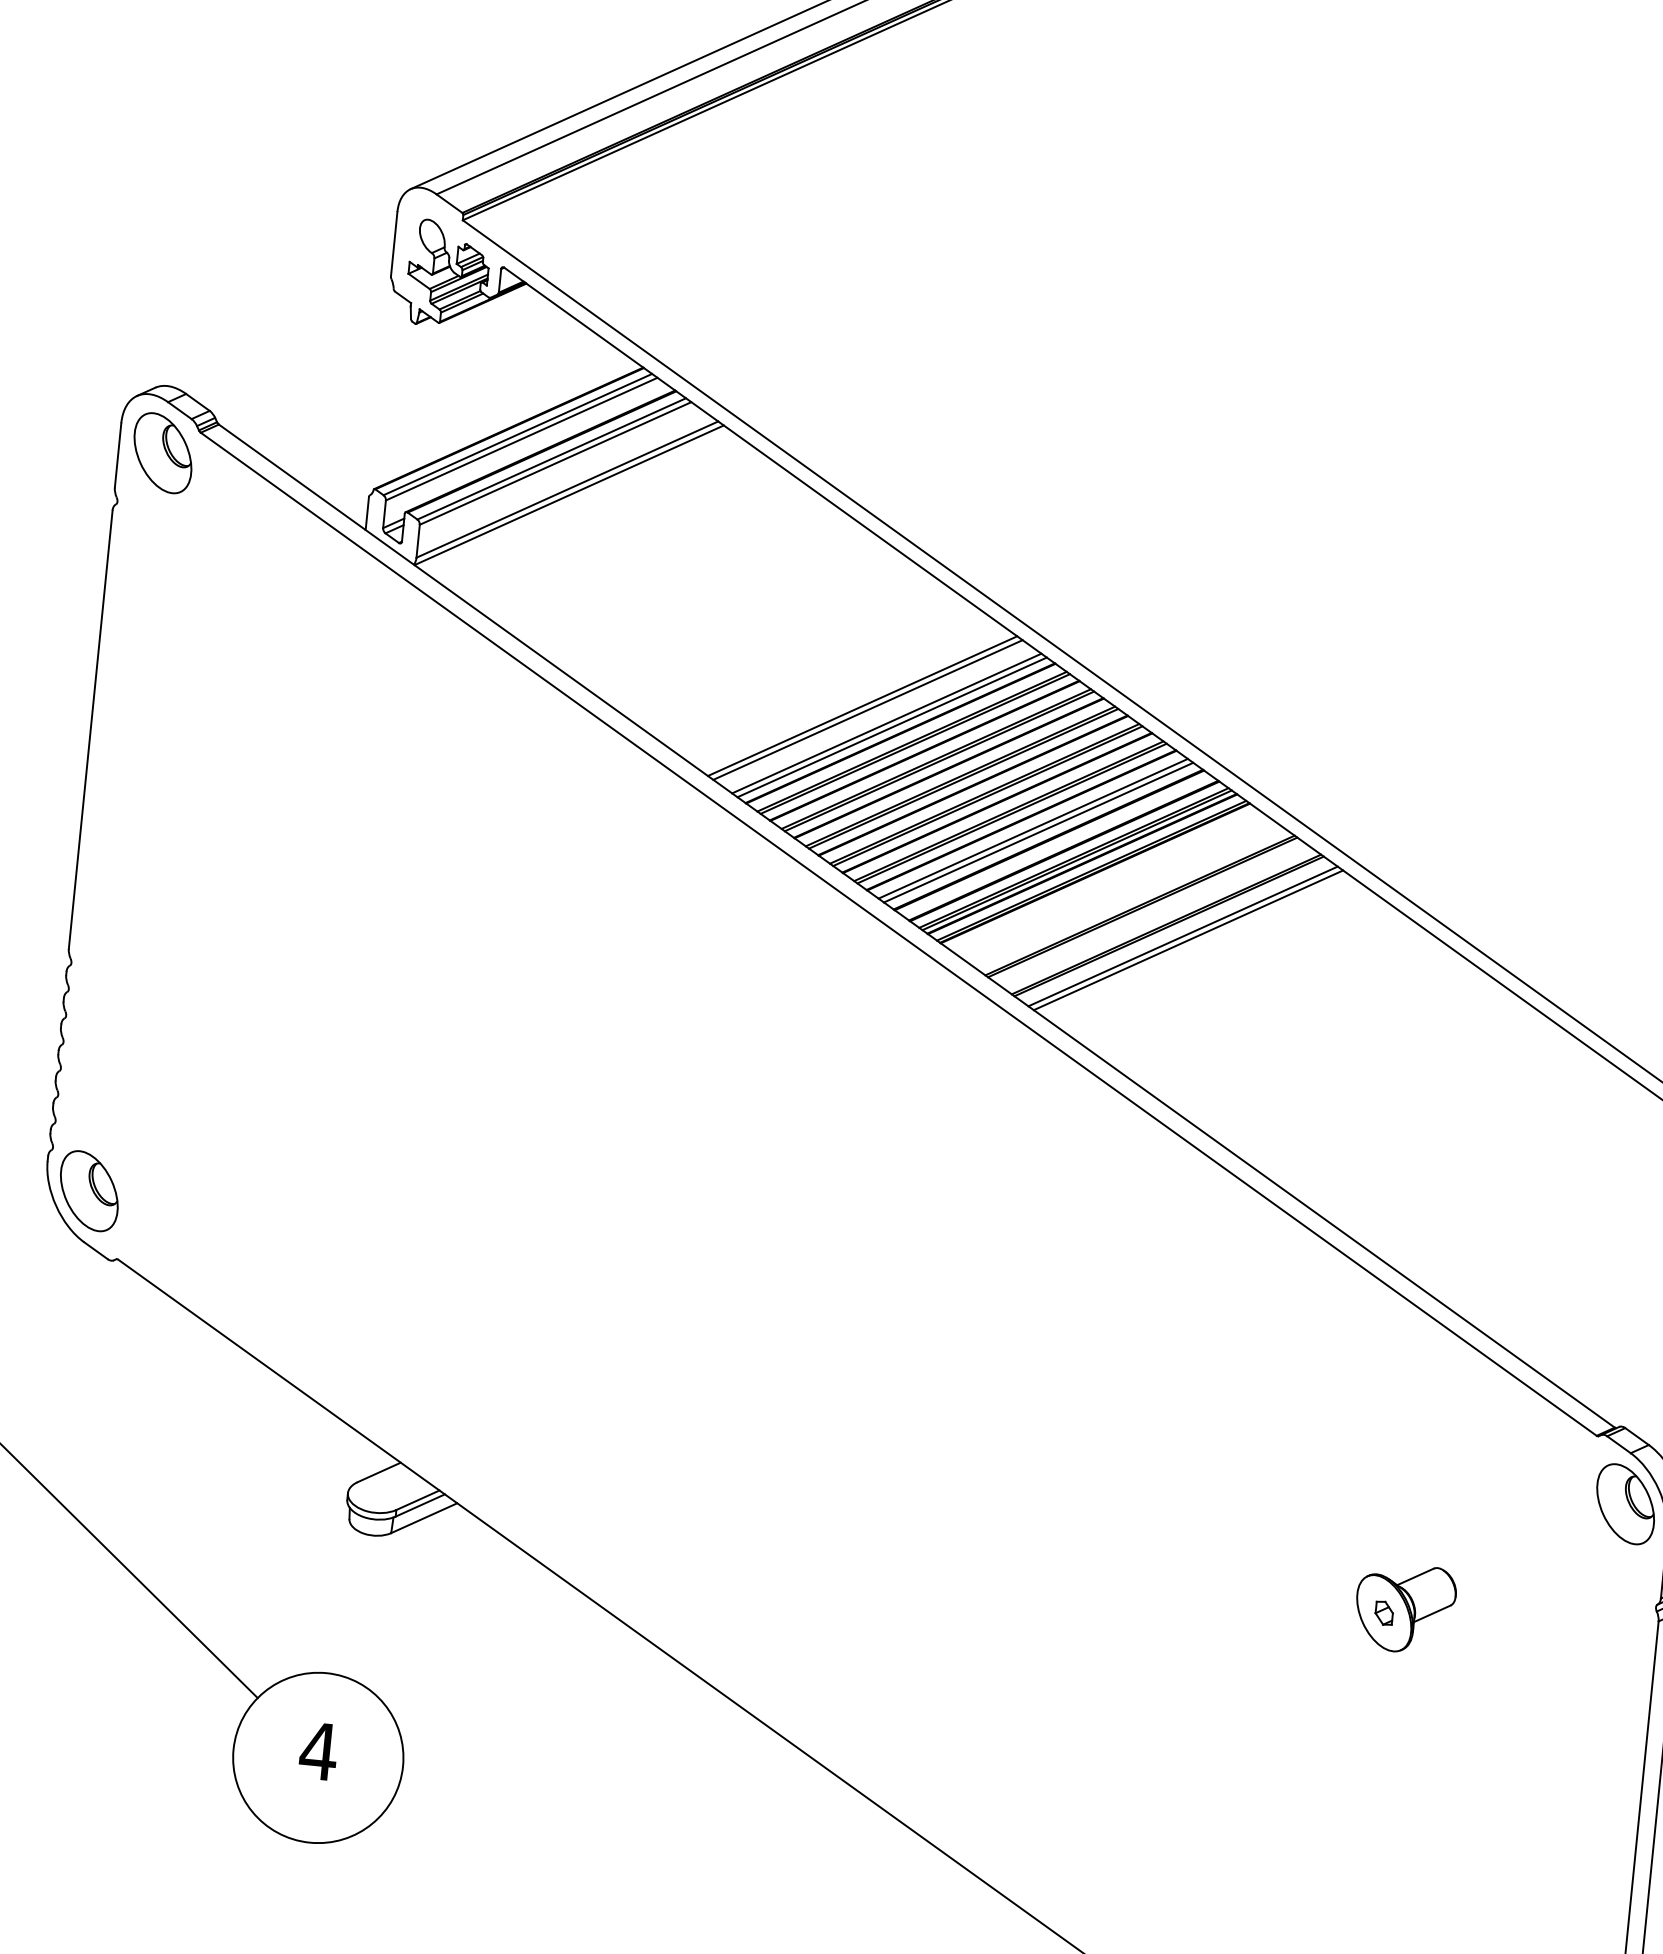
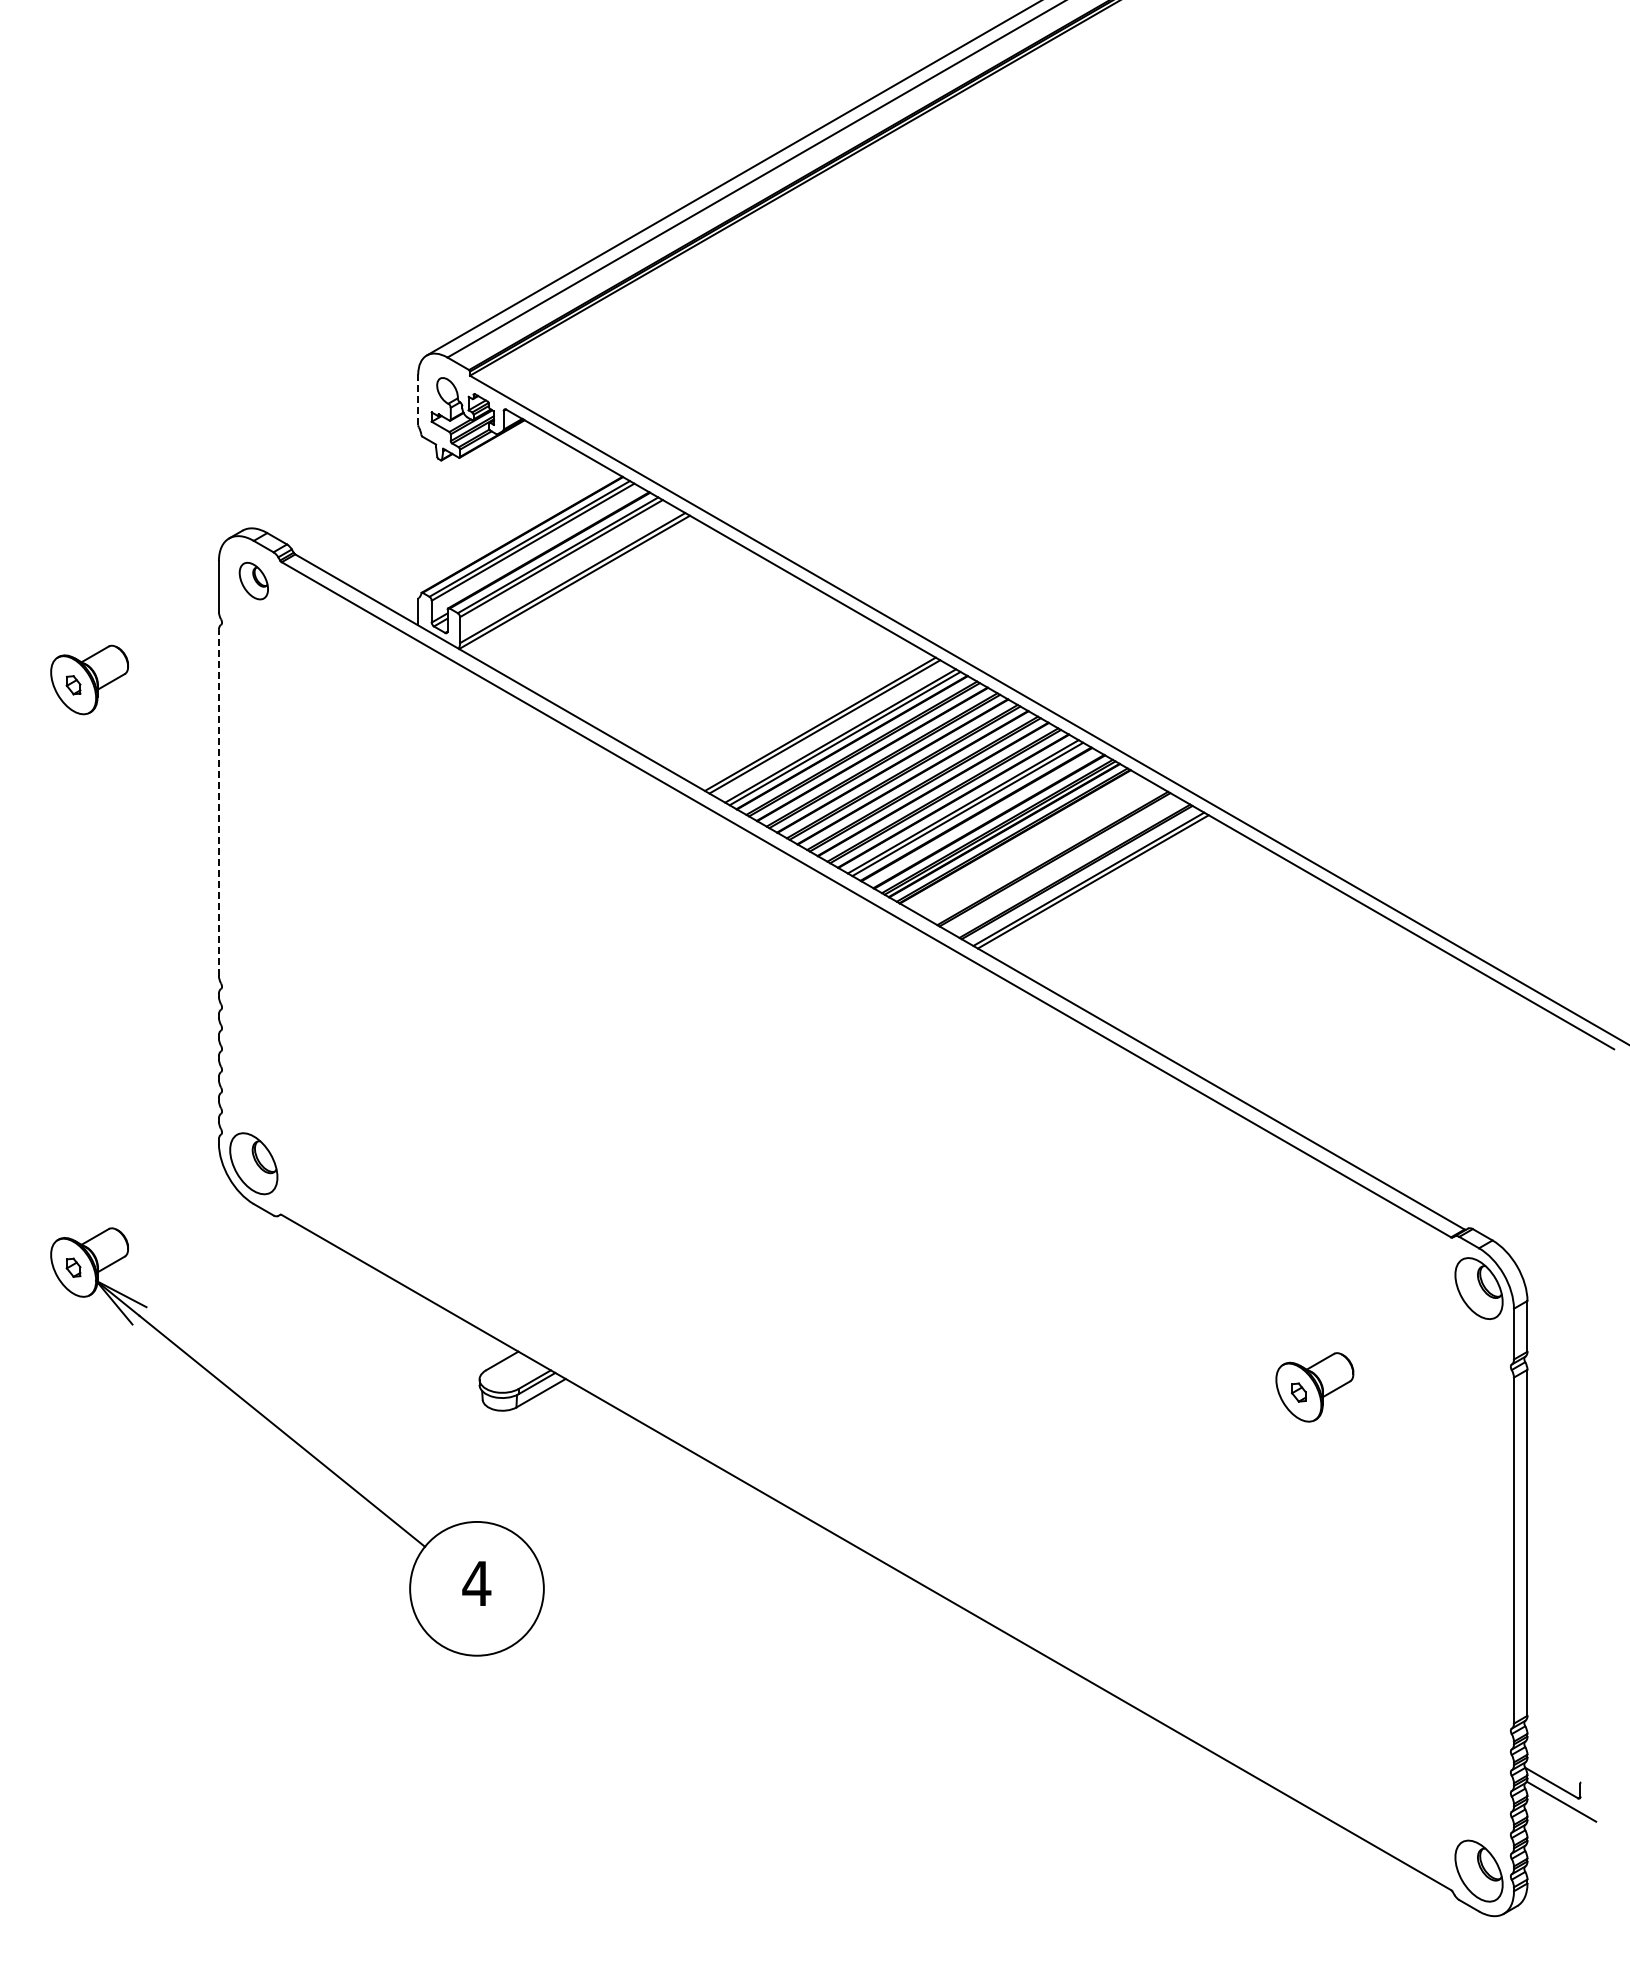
line: (394, 245) -> (418, 400), solid -> dashed
part: (162, 452) -> (253, 580), size x0.6
line: (90, 729) -> (218, 802), solid -> dashed

